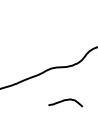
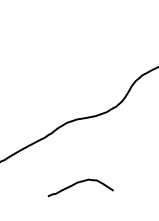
curve: (64, 101) -> (77, 185), moved

